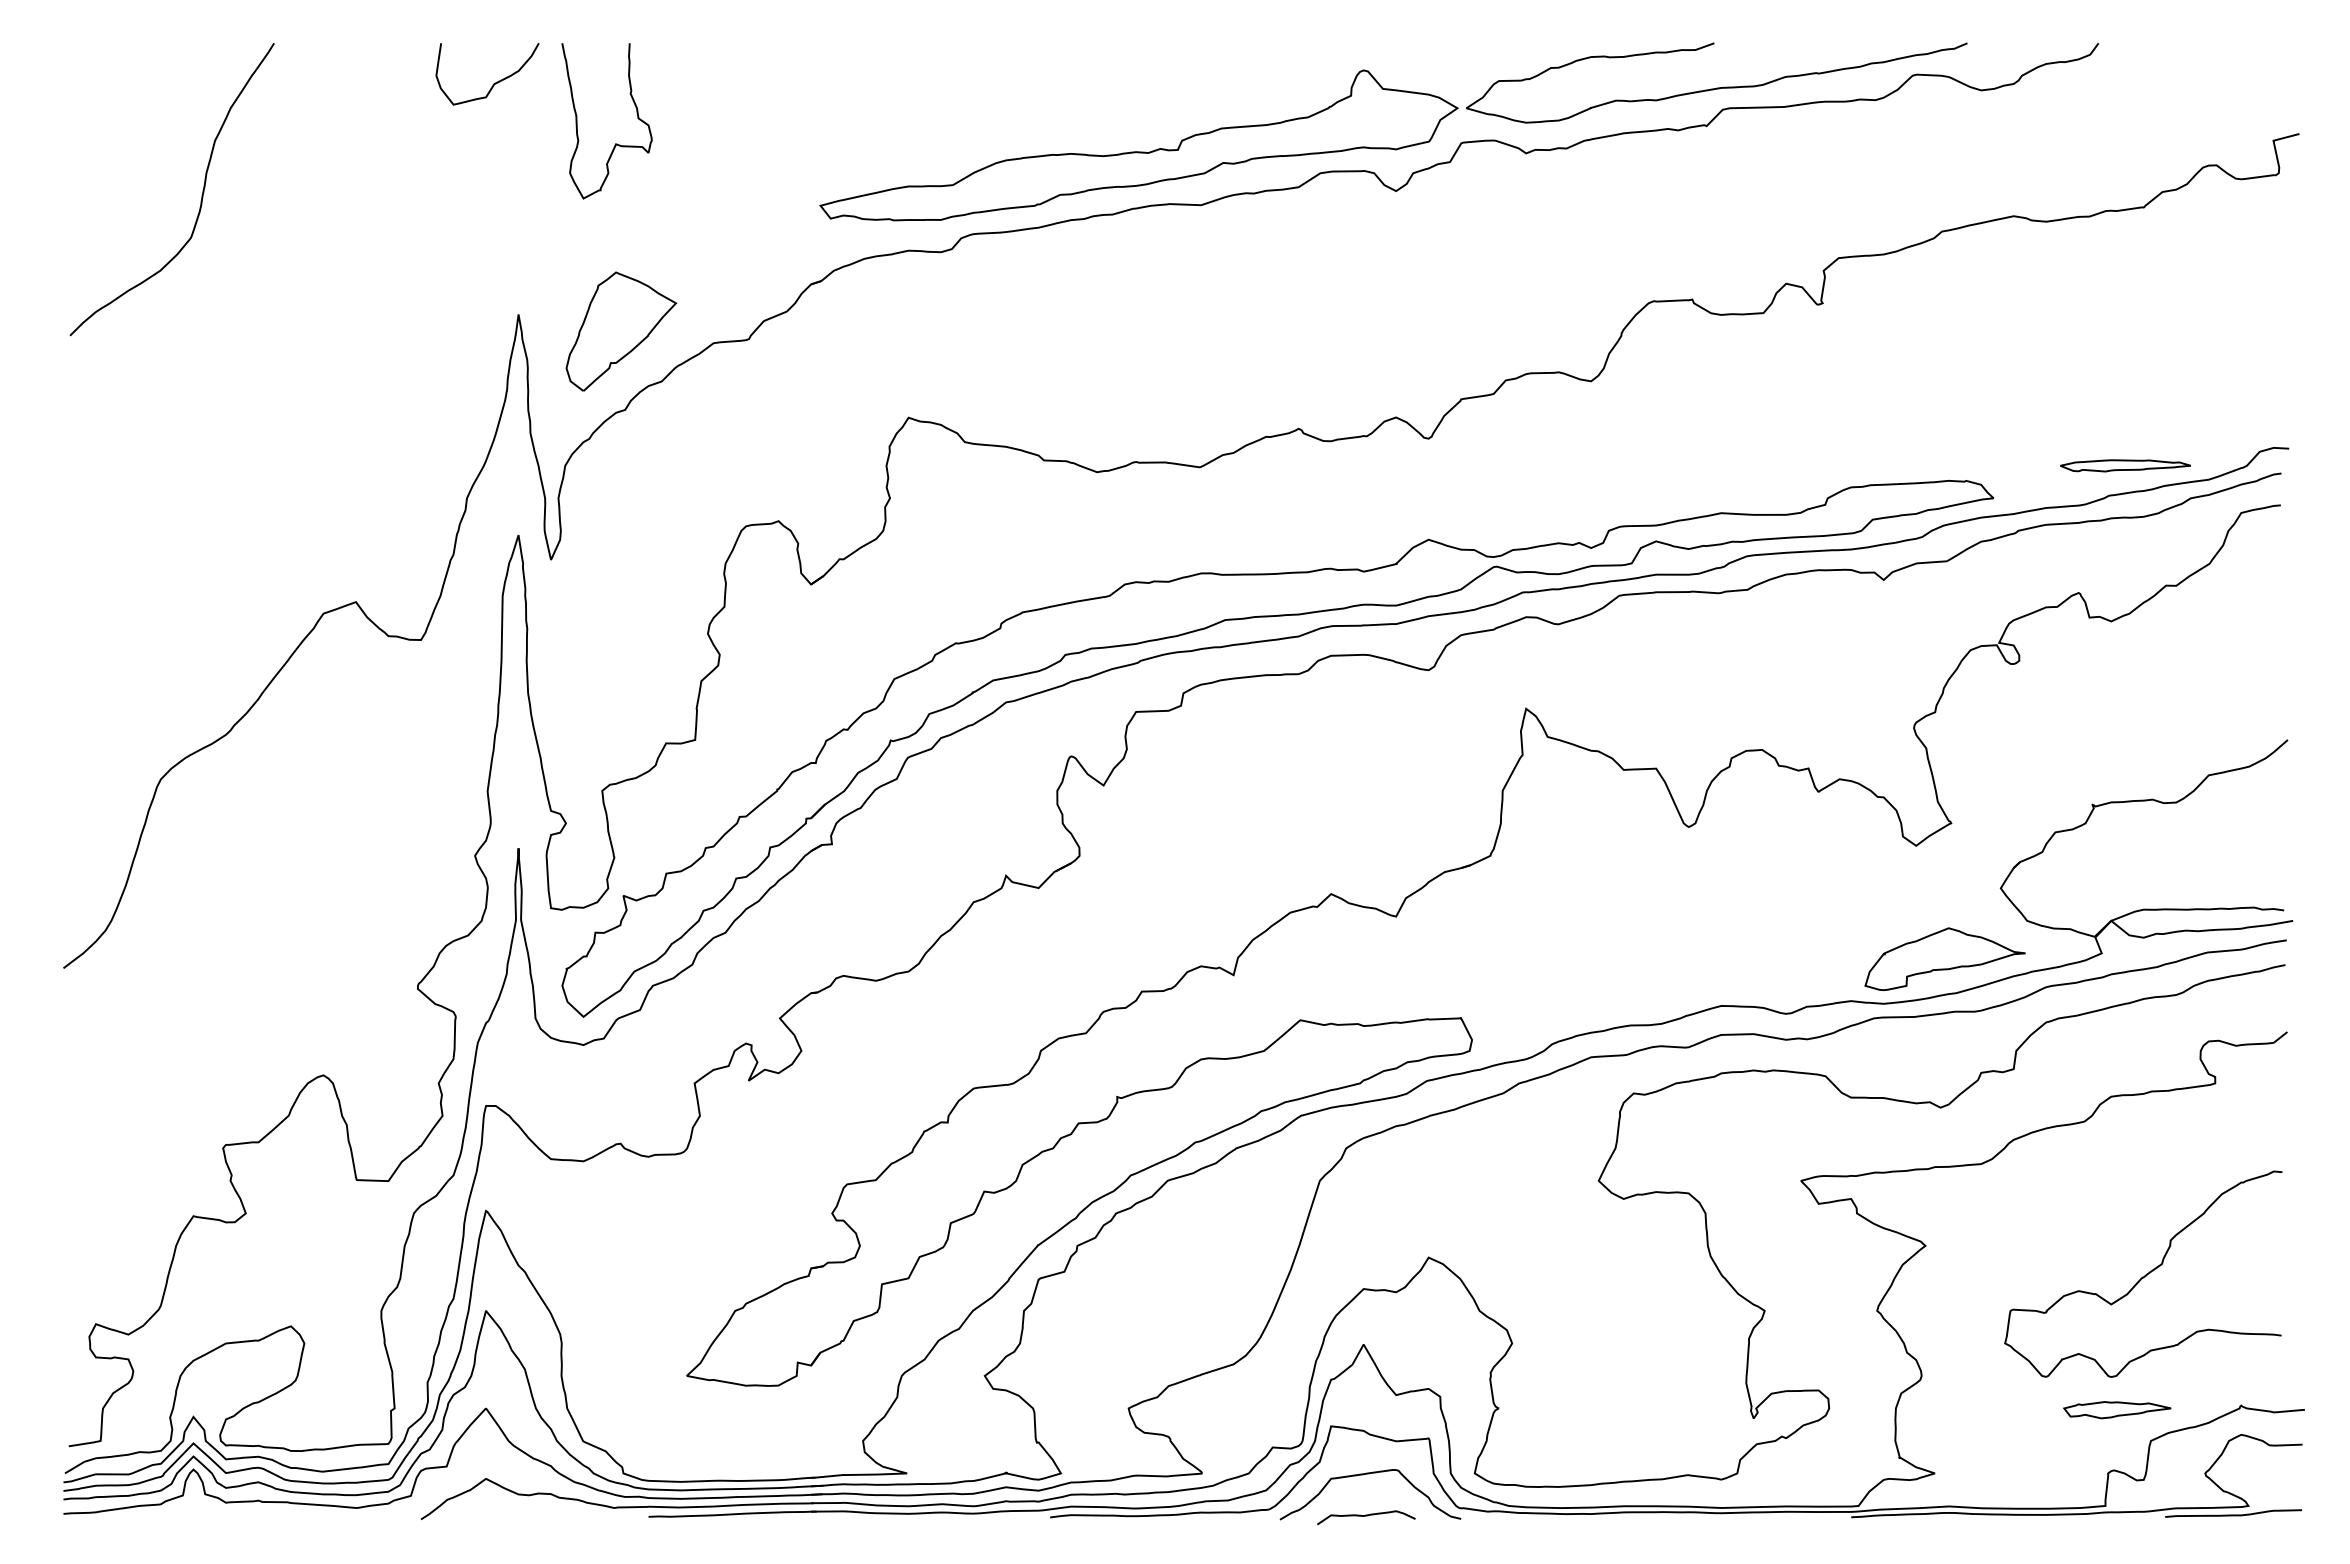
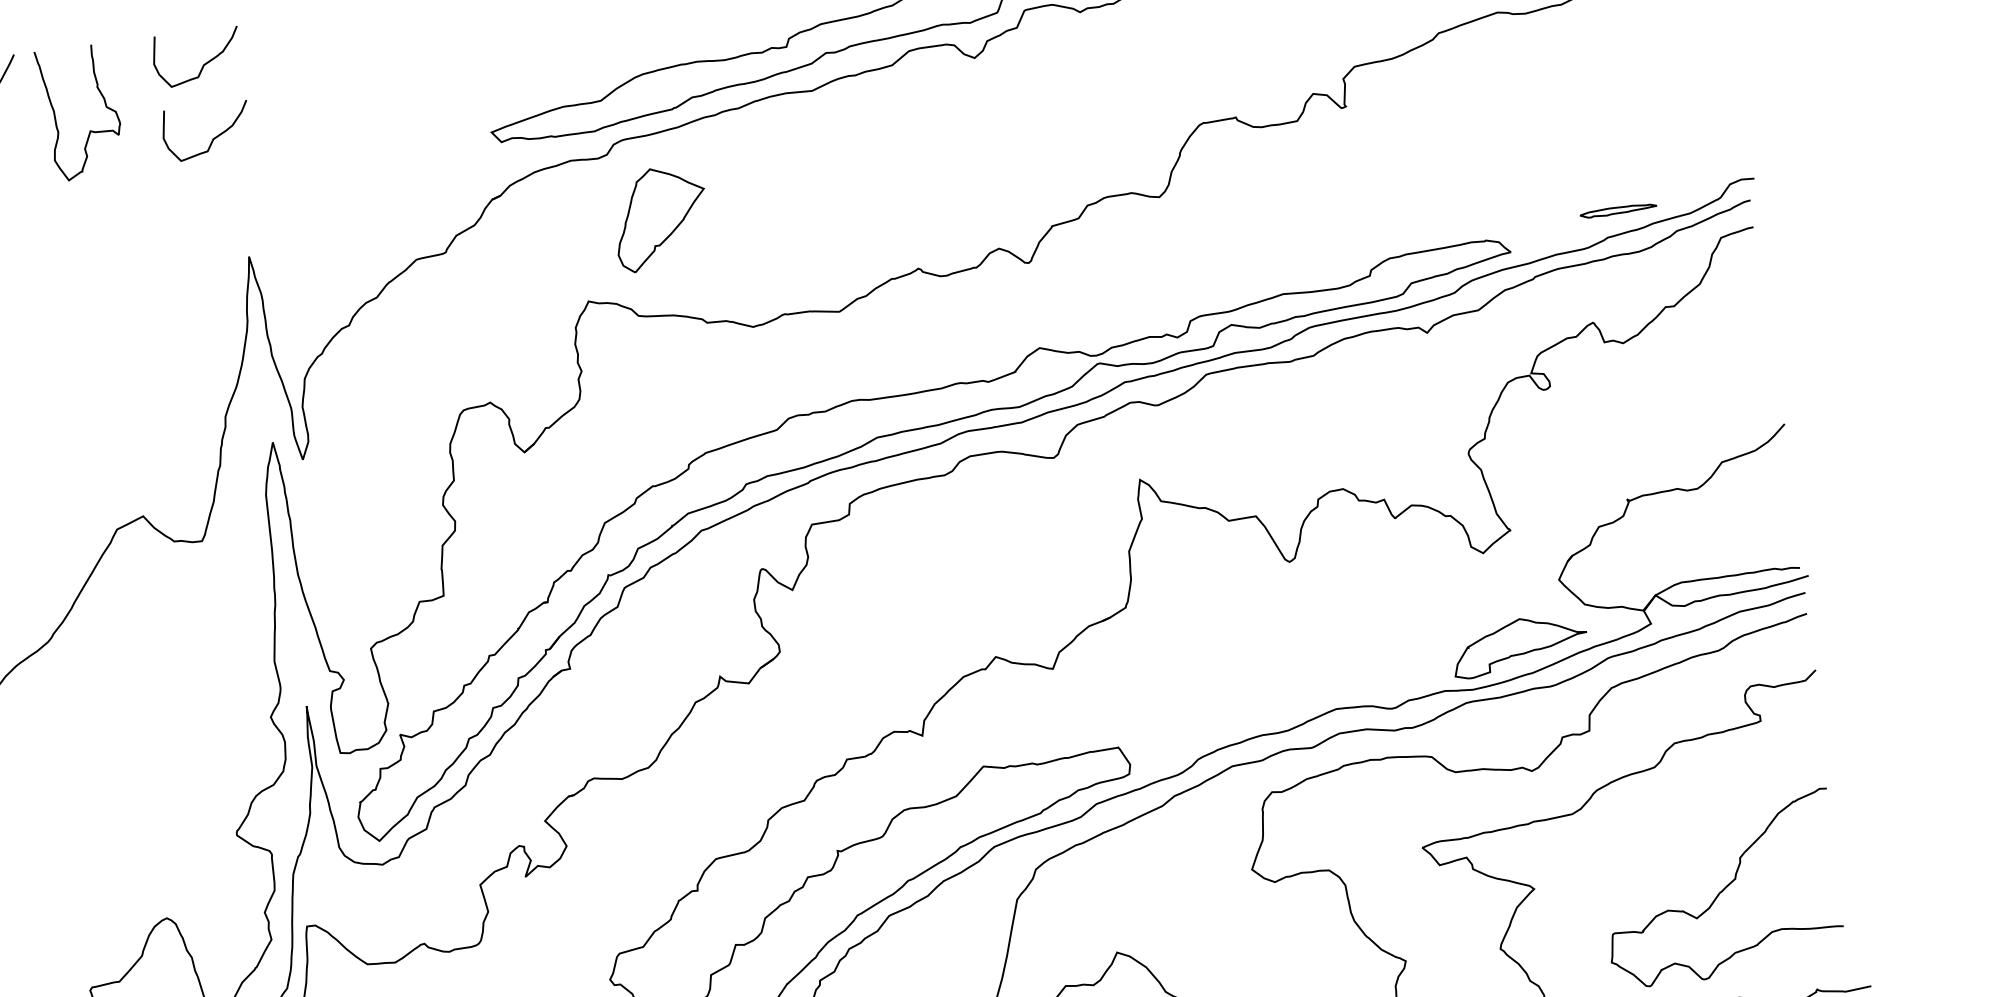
curve: (615, 143) -> (89, 130), moved
curve: (493, 171) -> (212, 138), added
part: (621, 331) -> (660, 218), moved
part: (2125, 465) -> (1618, 210), size x0.7

